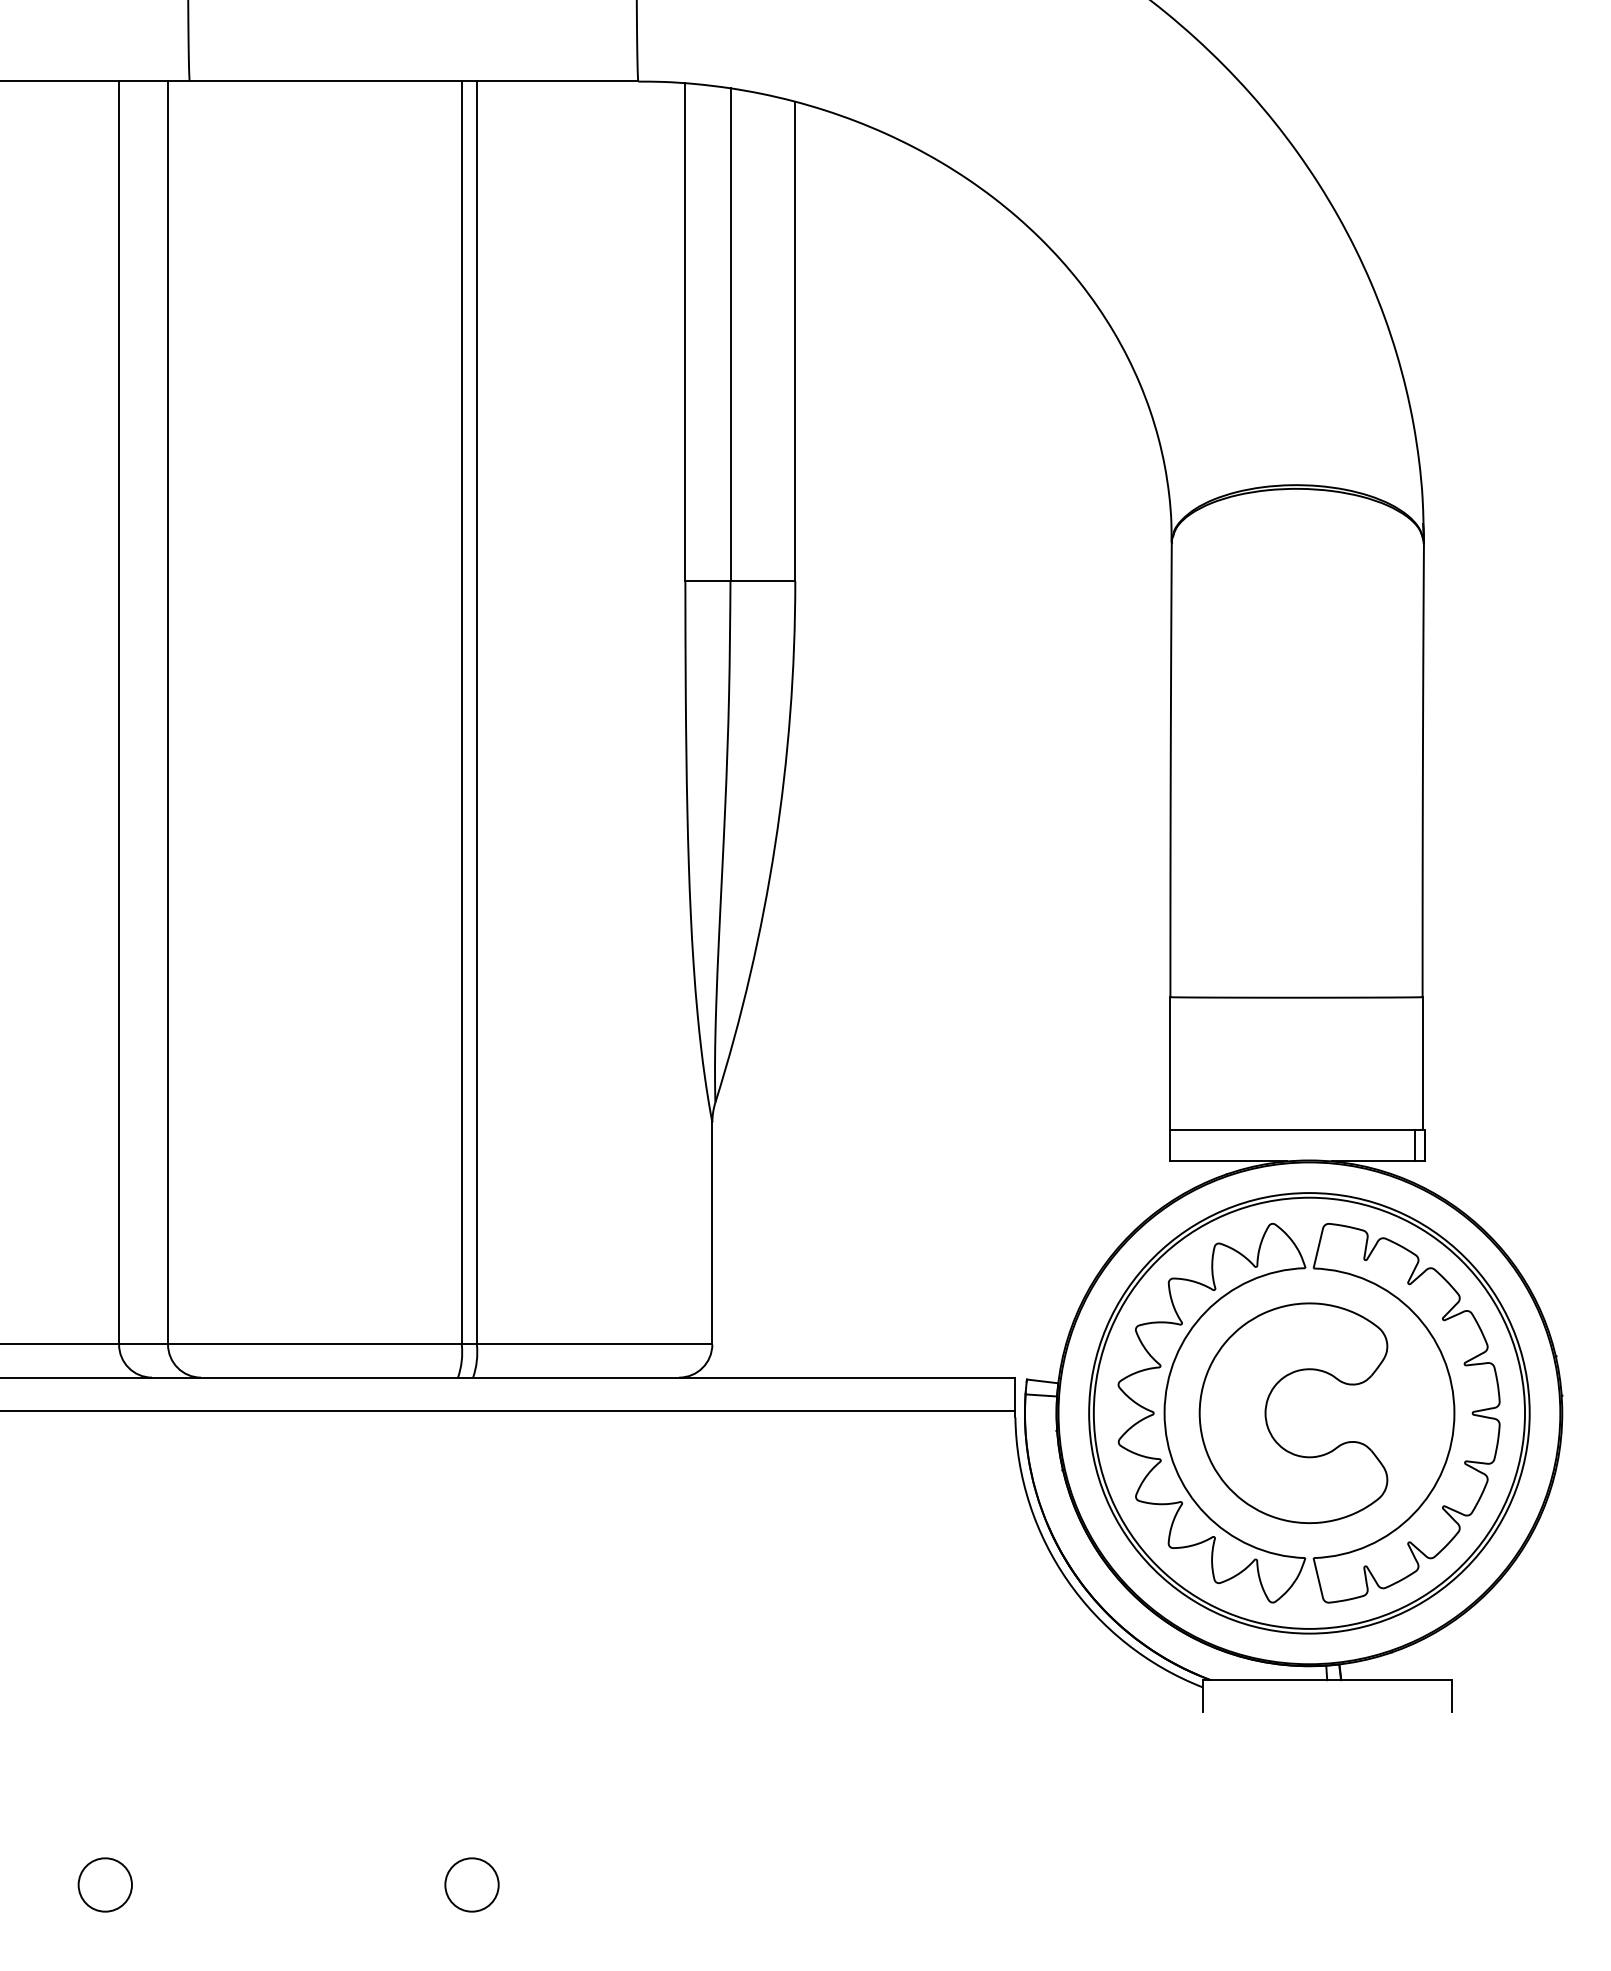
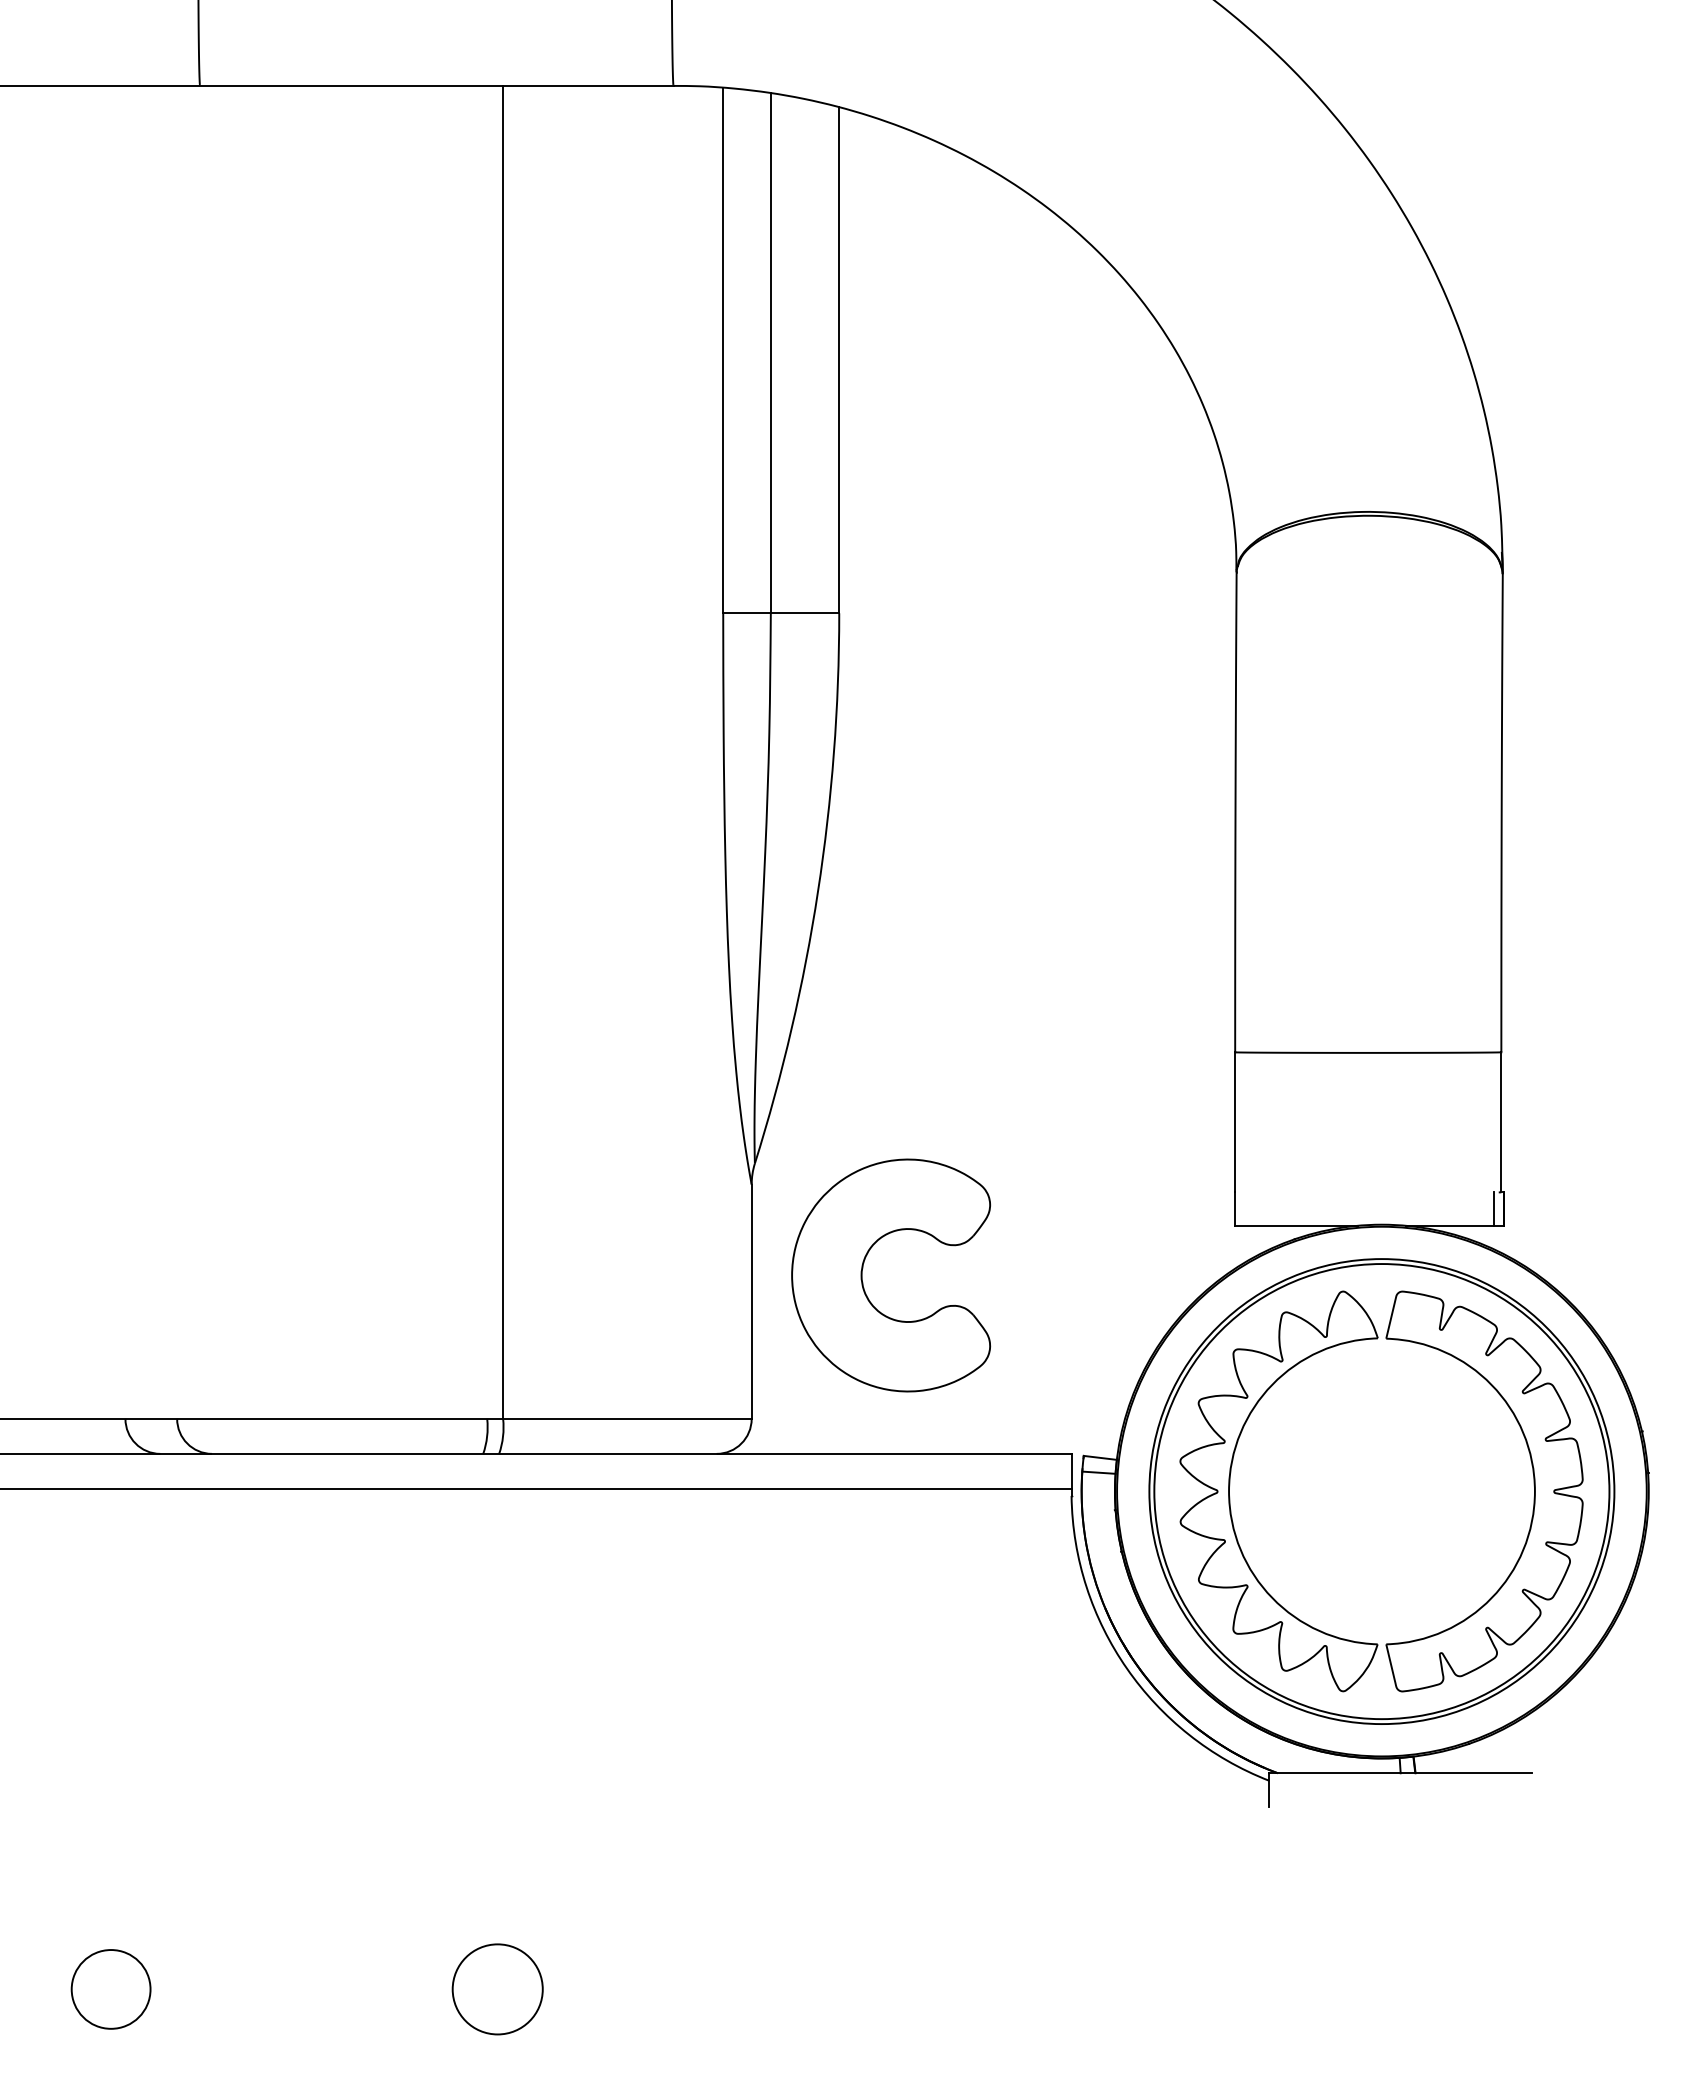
line: (119, 712) -> (125, 751), removed
line: (168, 712) -> (177, 751), removed
line: (462, 712) -> (487, 751), removed
line: (1294, 1129) -> (1366, 1192), removed
part: (1267, 1406) -> (863, 1268), moved
line: (1452, 1695) -> (1532, 1789), removed
circle: (104, 1885) -> (110, 1989), size x1.4
circle: (472, 1885) -> (498, 1989), size x1.6

